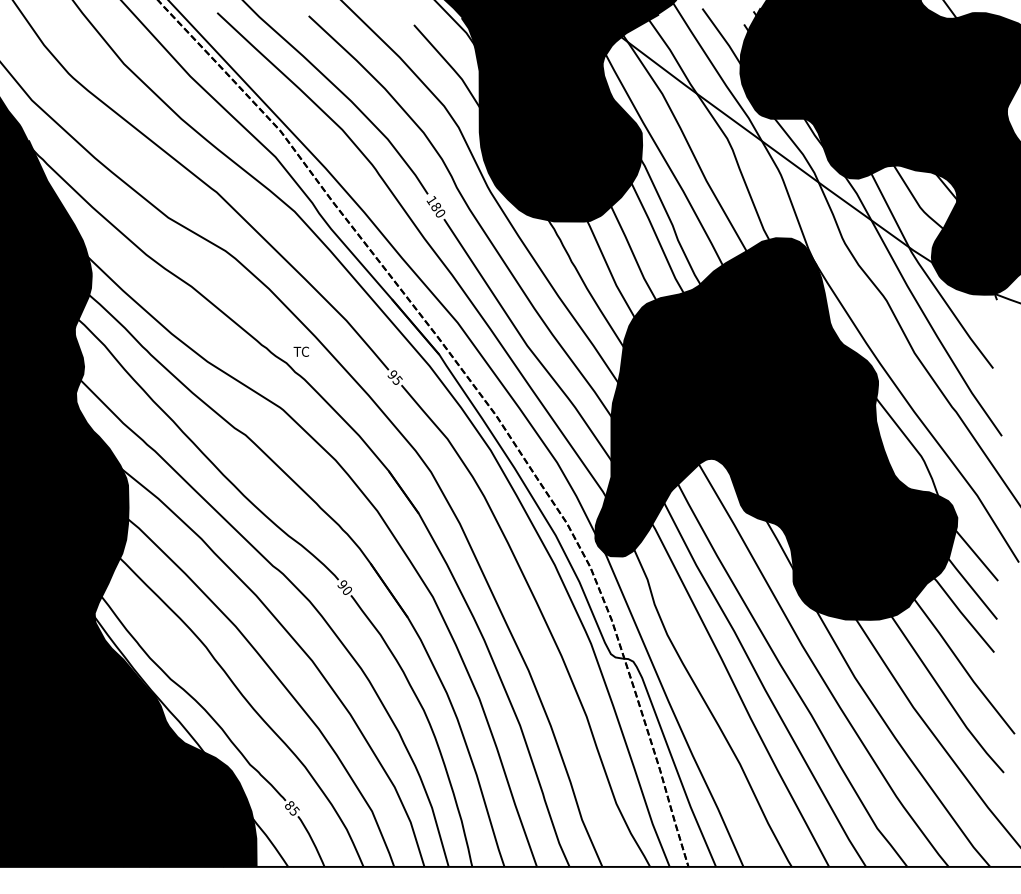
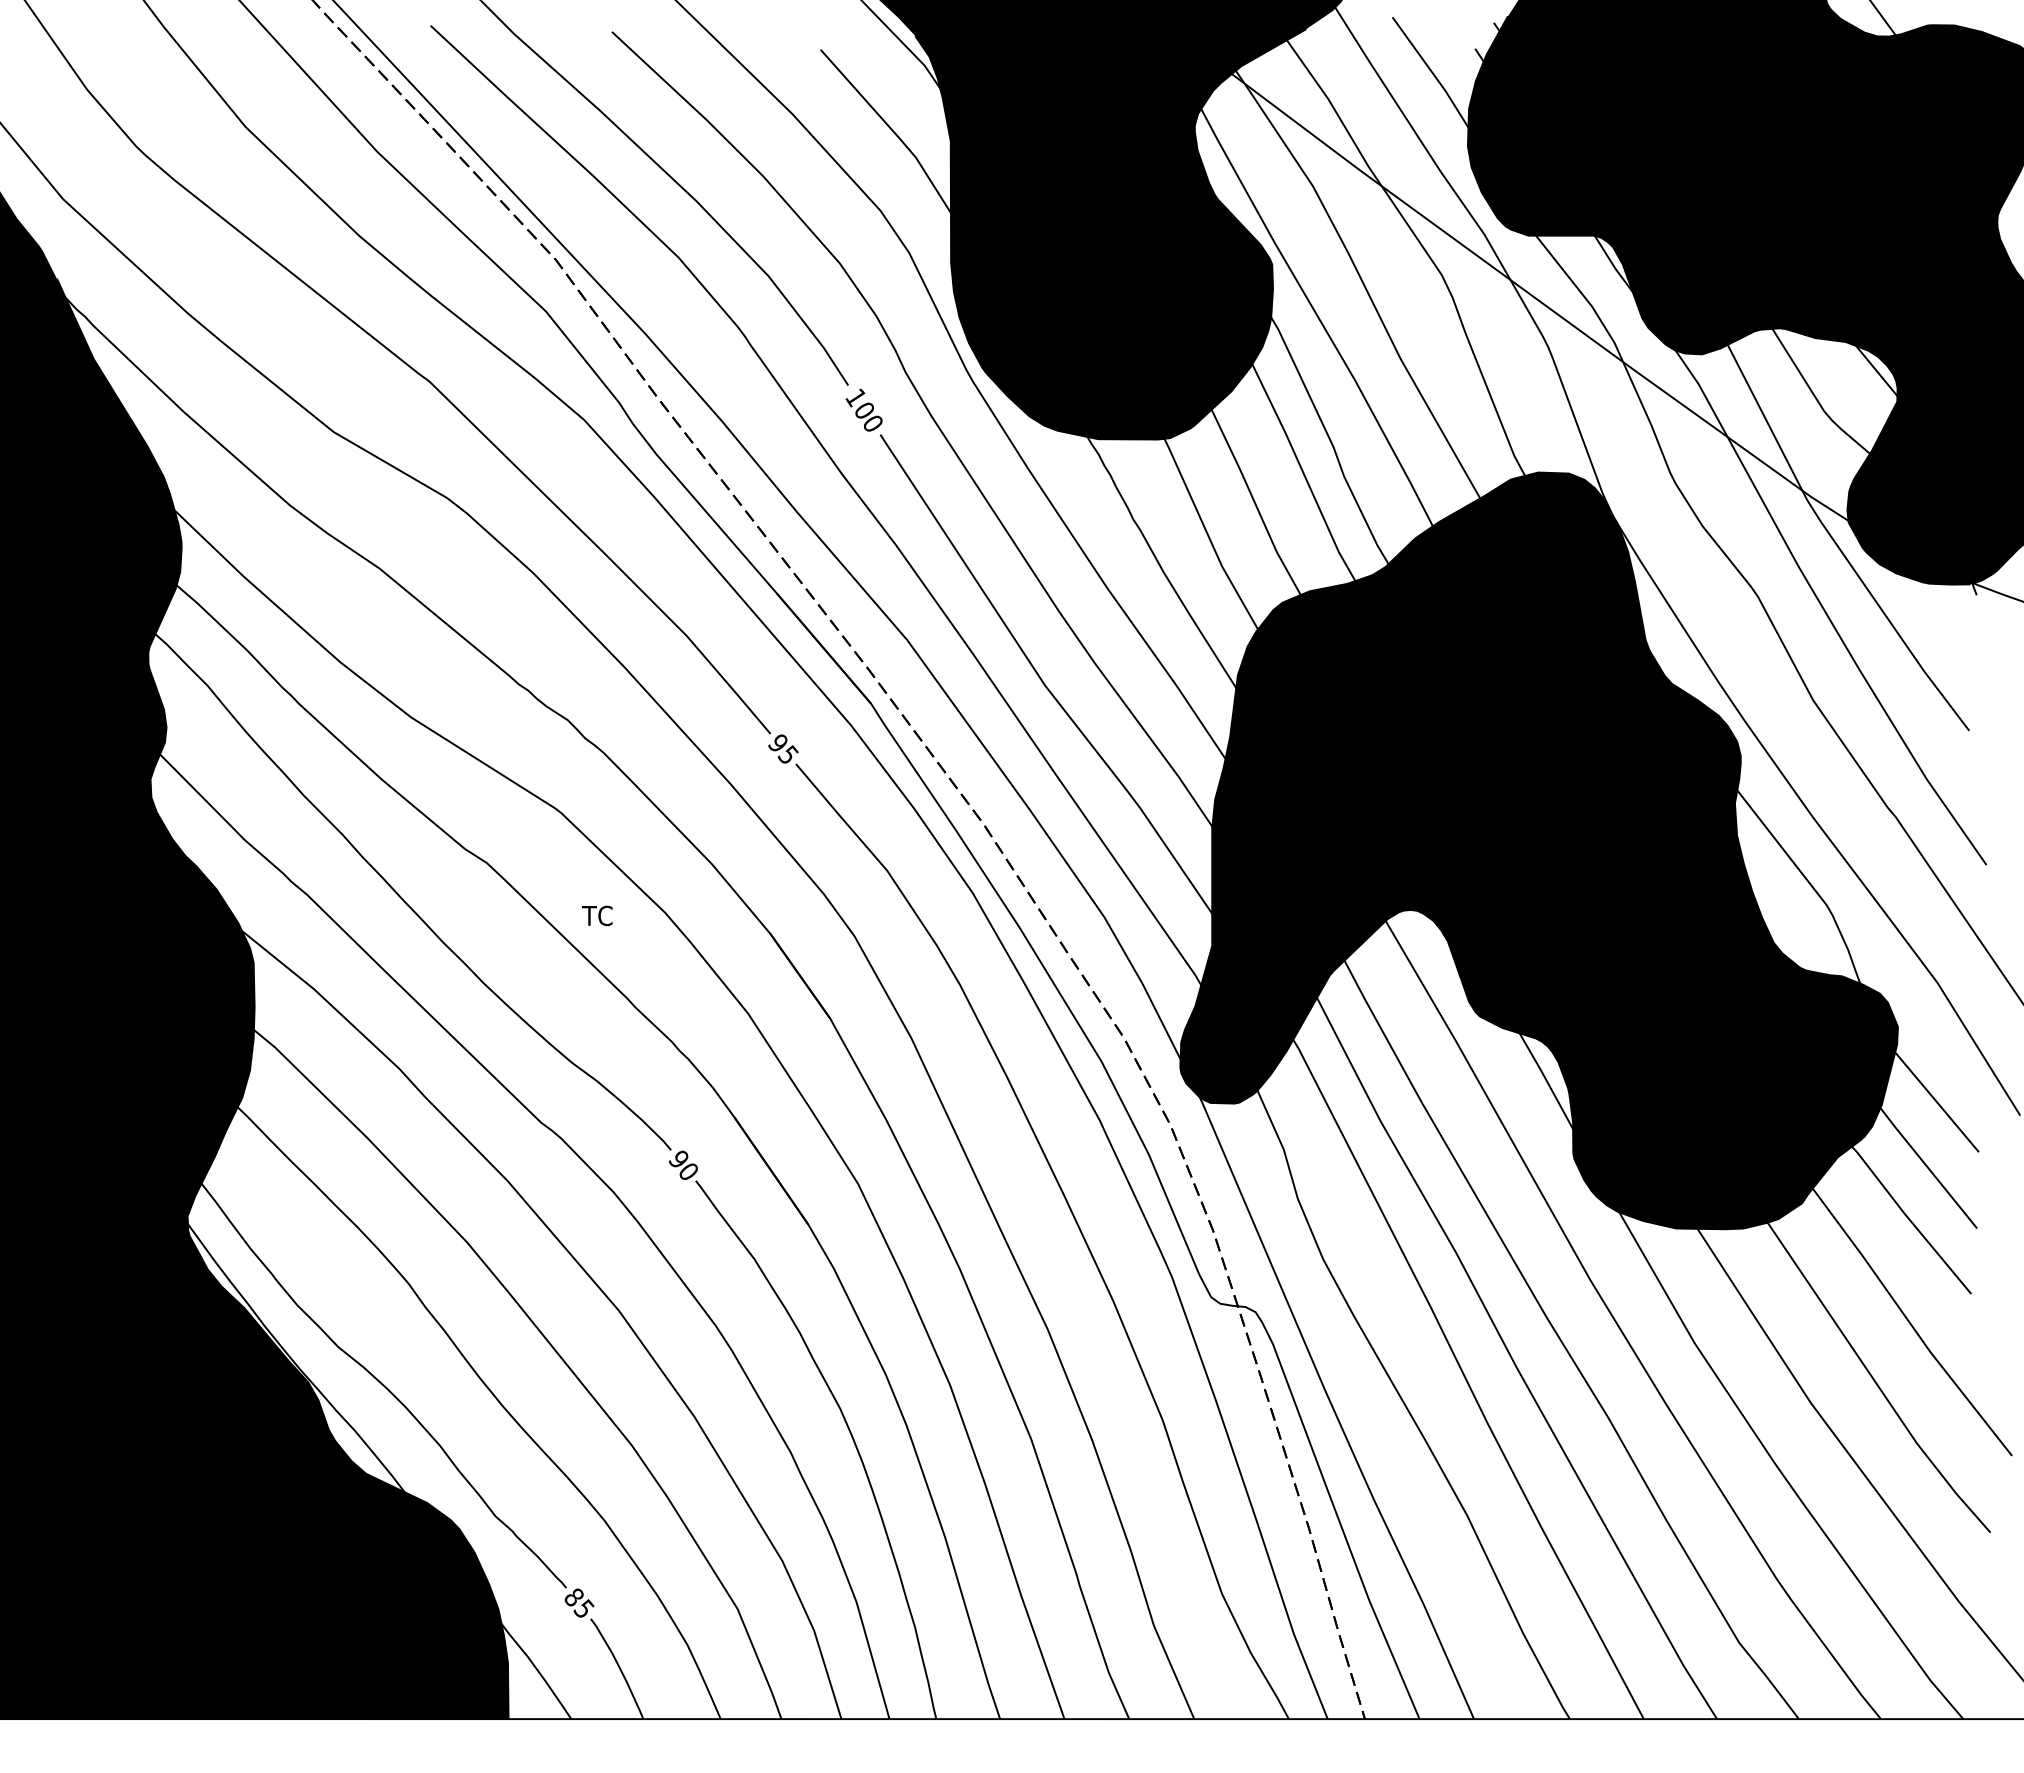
text: (435, 206) -> (863, 409), 180 -> 100
text: (300, 351) -> (595, 915), moved

